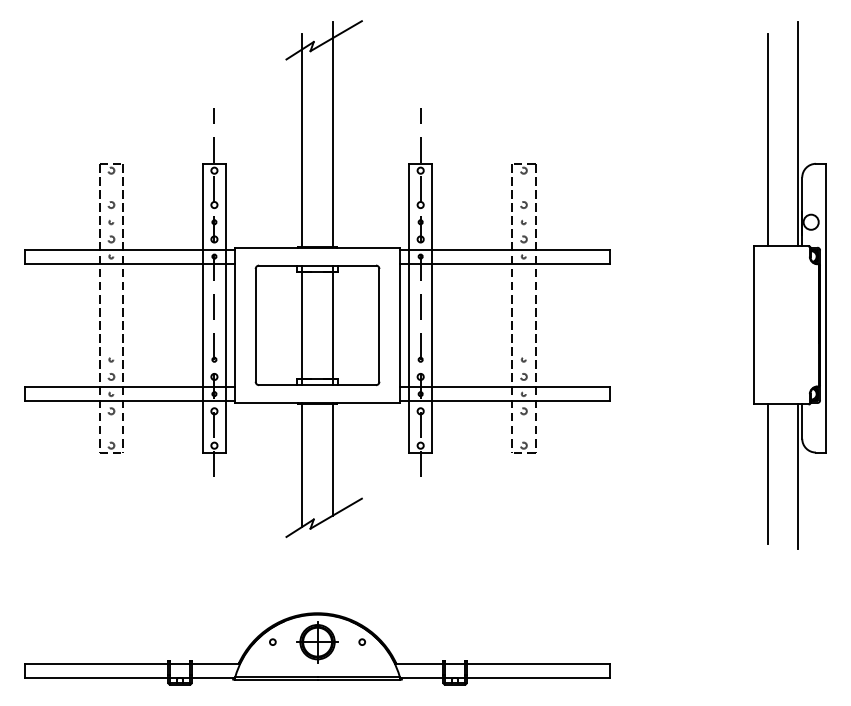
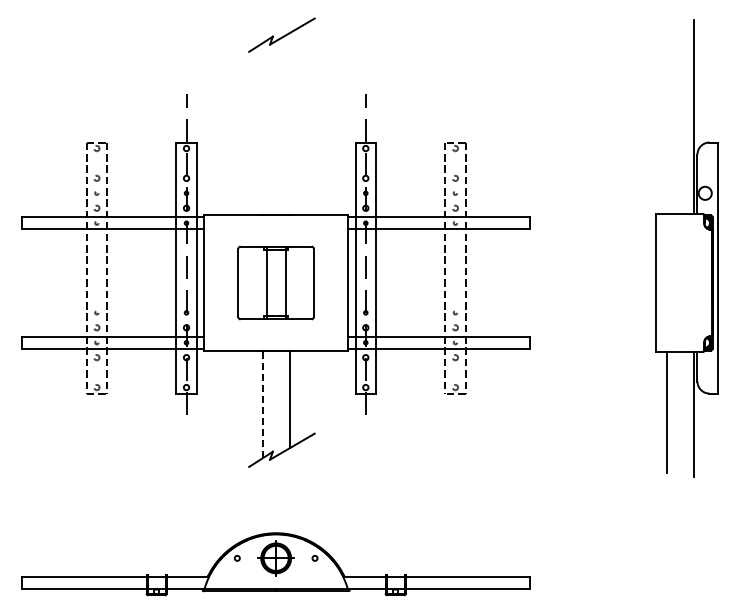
line: (332, 133) -> (289, 116), removed
line: (301, 139) -> (262, 121), removed
line: (767, 139) -> (667, 121), removed
part: (316, 324) -> (275, 282), size x0.7
line: (301, 465) -> (262, 404), solid -> dashed

